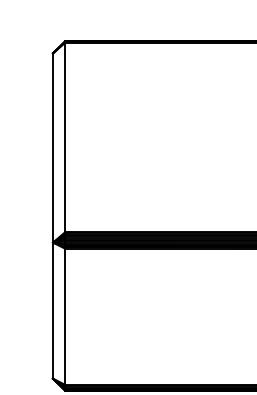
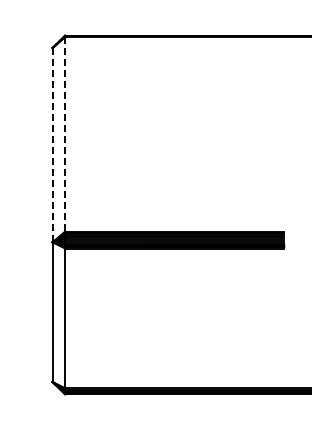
line: (65, 137) -> (65, 134), solid -> dashed
line: (52, 148) -> (52, 145), solid -> dashed

